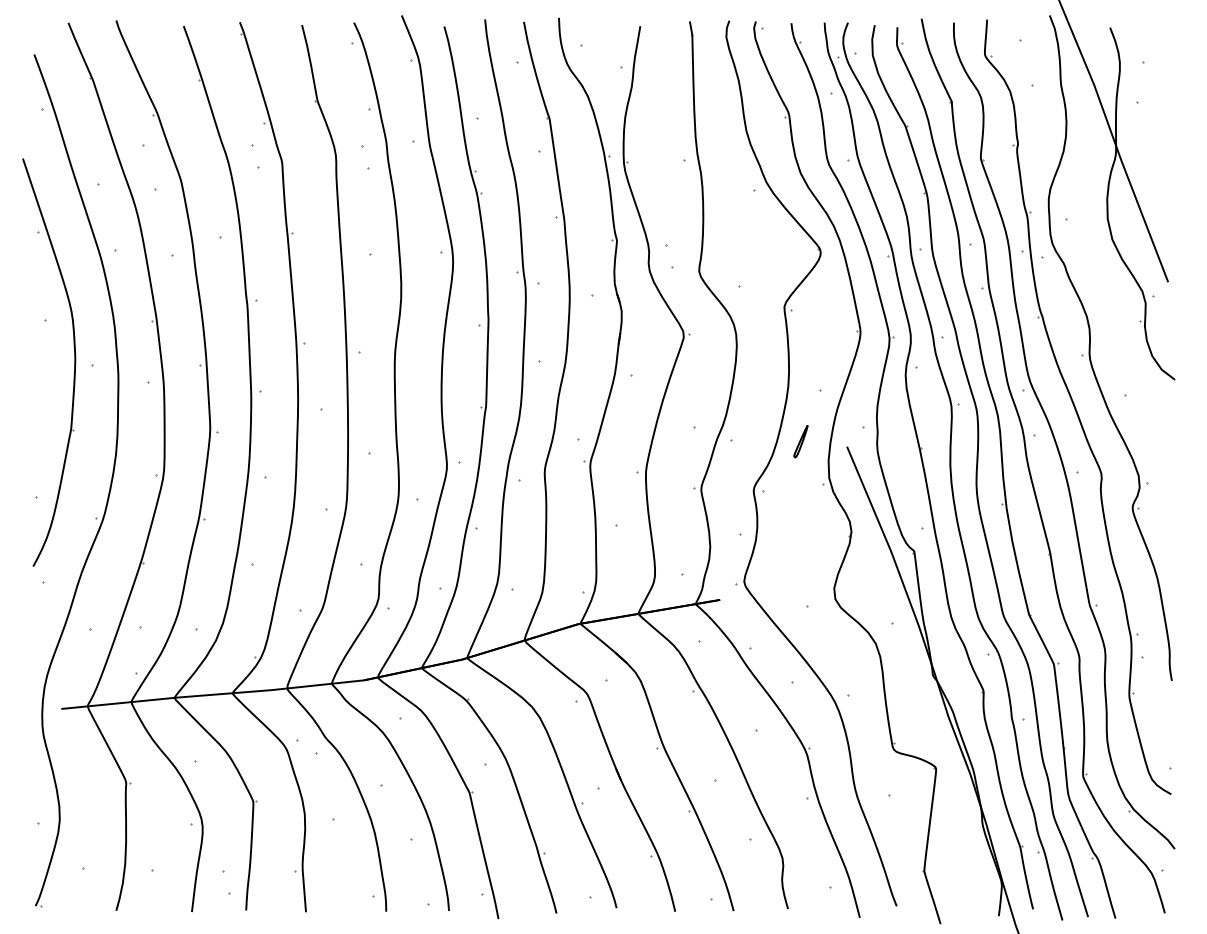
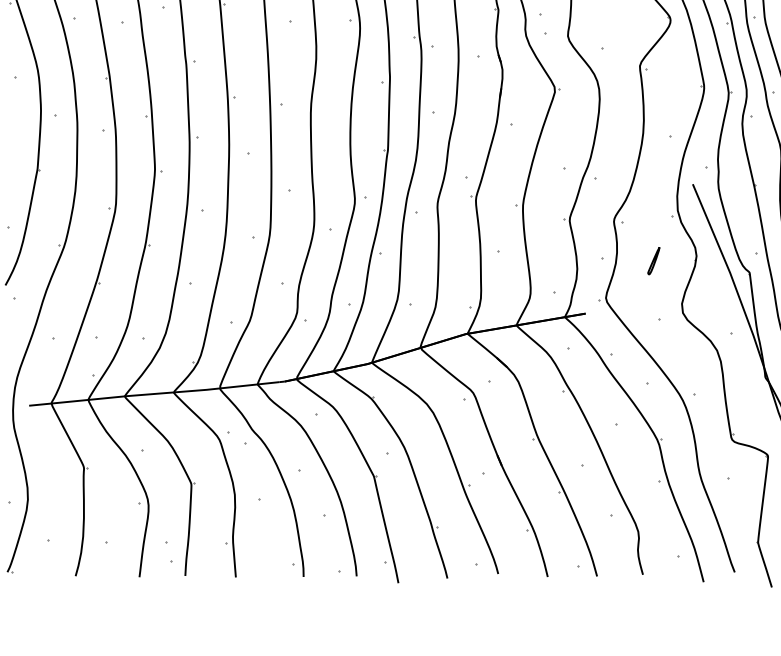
part: (800, 441) -> (653, 260), moved

